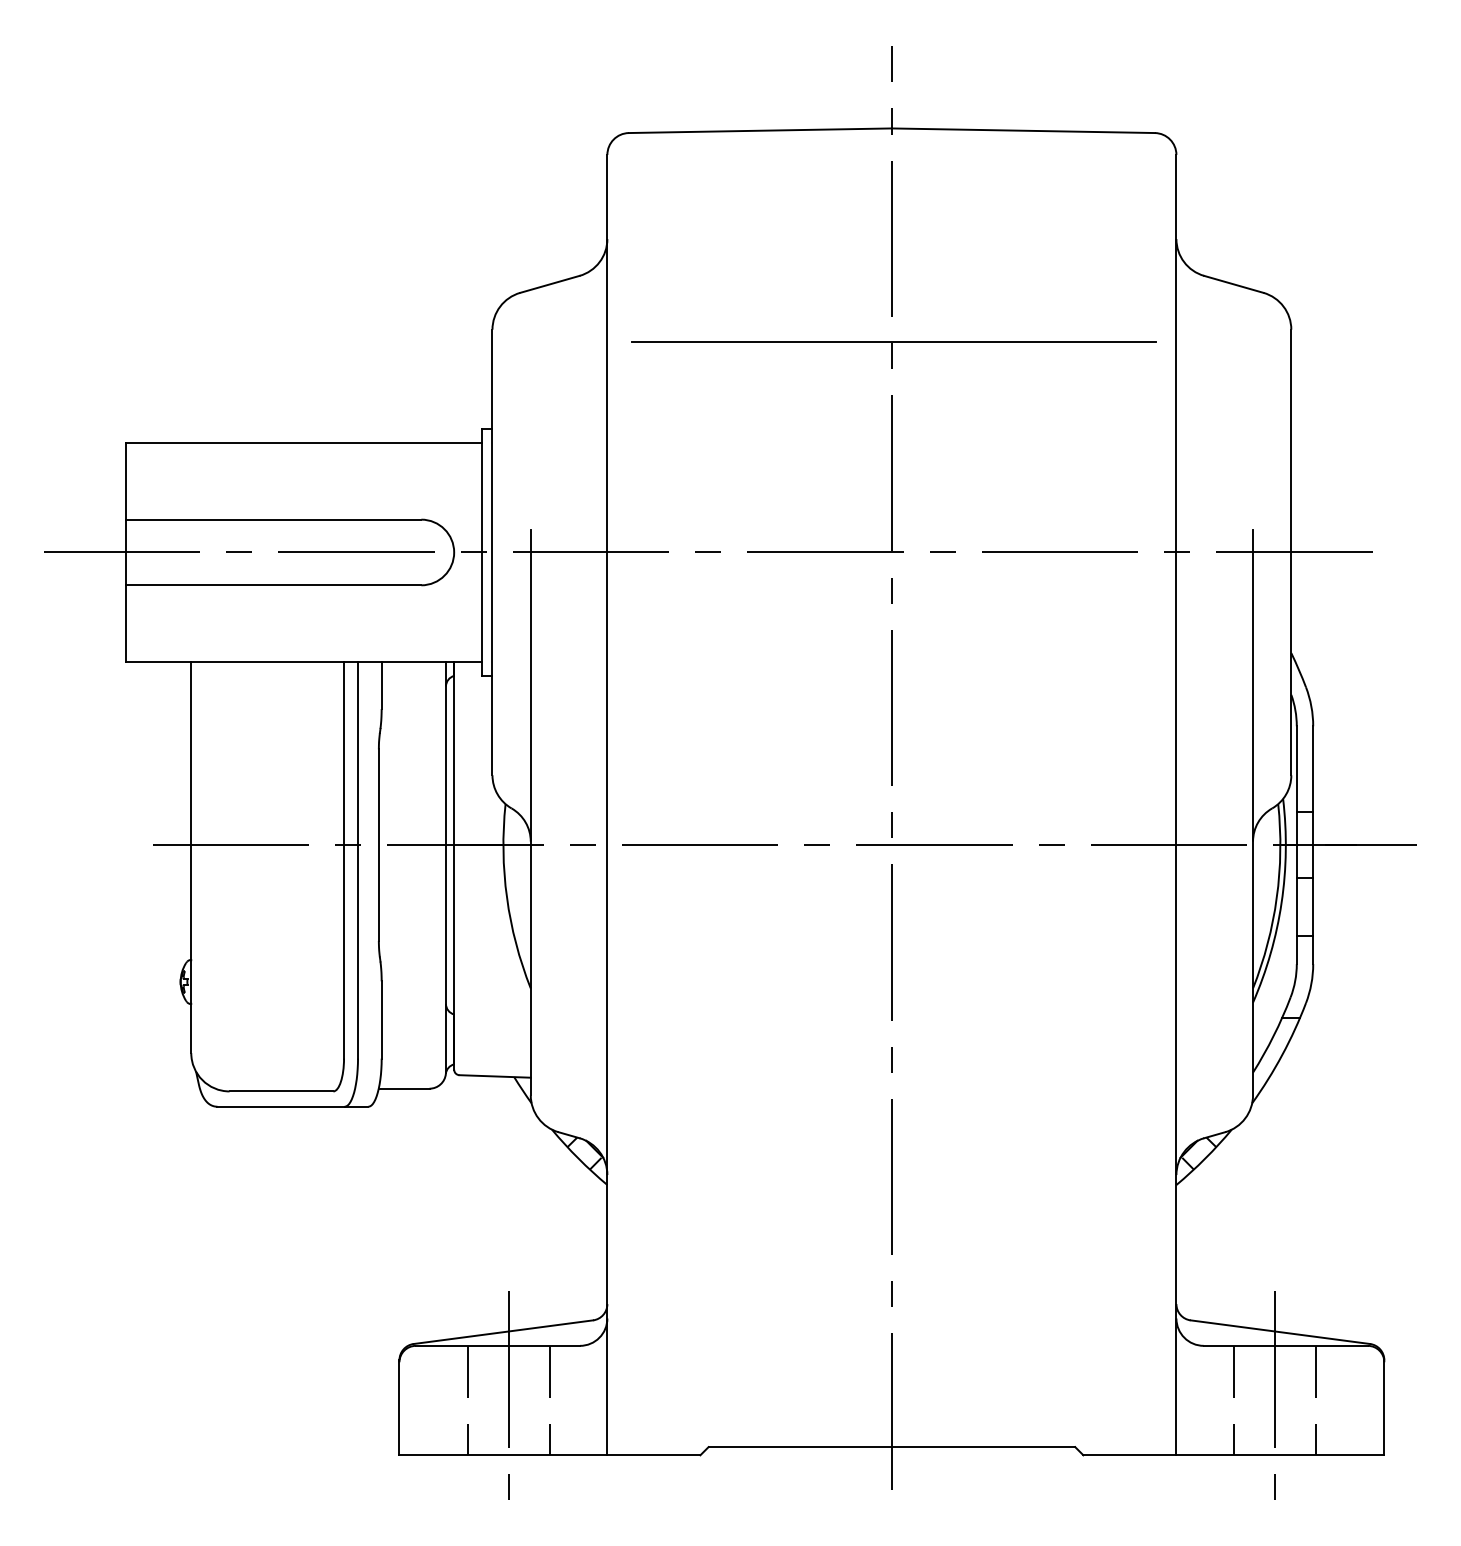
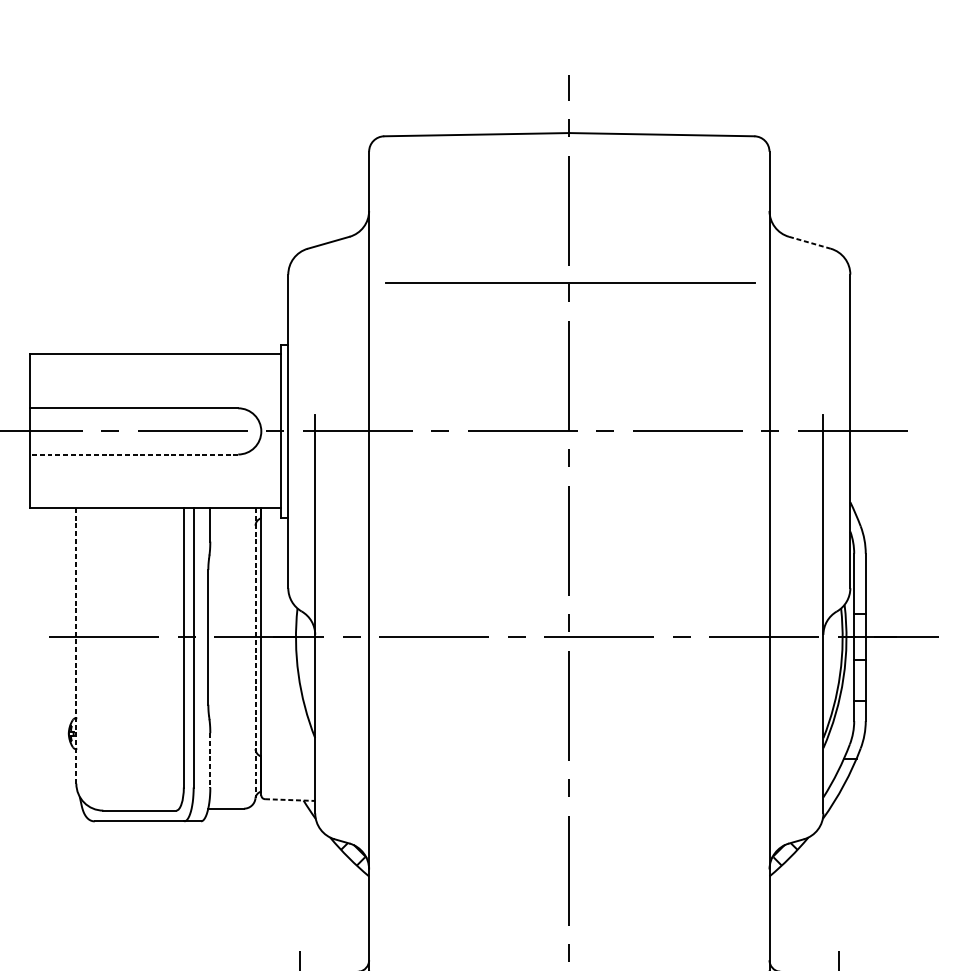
line: (1233, 284) -> (809, 242), solid -> dashed
line: (273, 585) -> (134, 454), solid -> dashed
line: (191, 857) -> (76, 646), solid -> dashed
line: (445, 867) -> (255, 653), solid -> dashed
line: (381, 1019) -> (210, 760), solid -> dashed
line: (495, 1076) -> (290, 800), solid -> dashed

